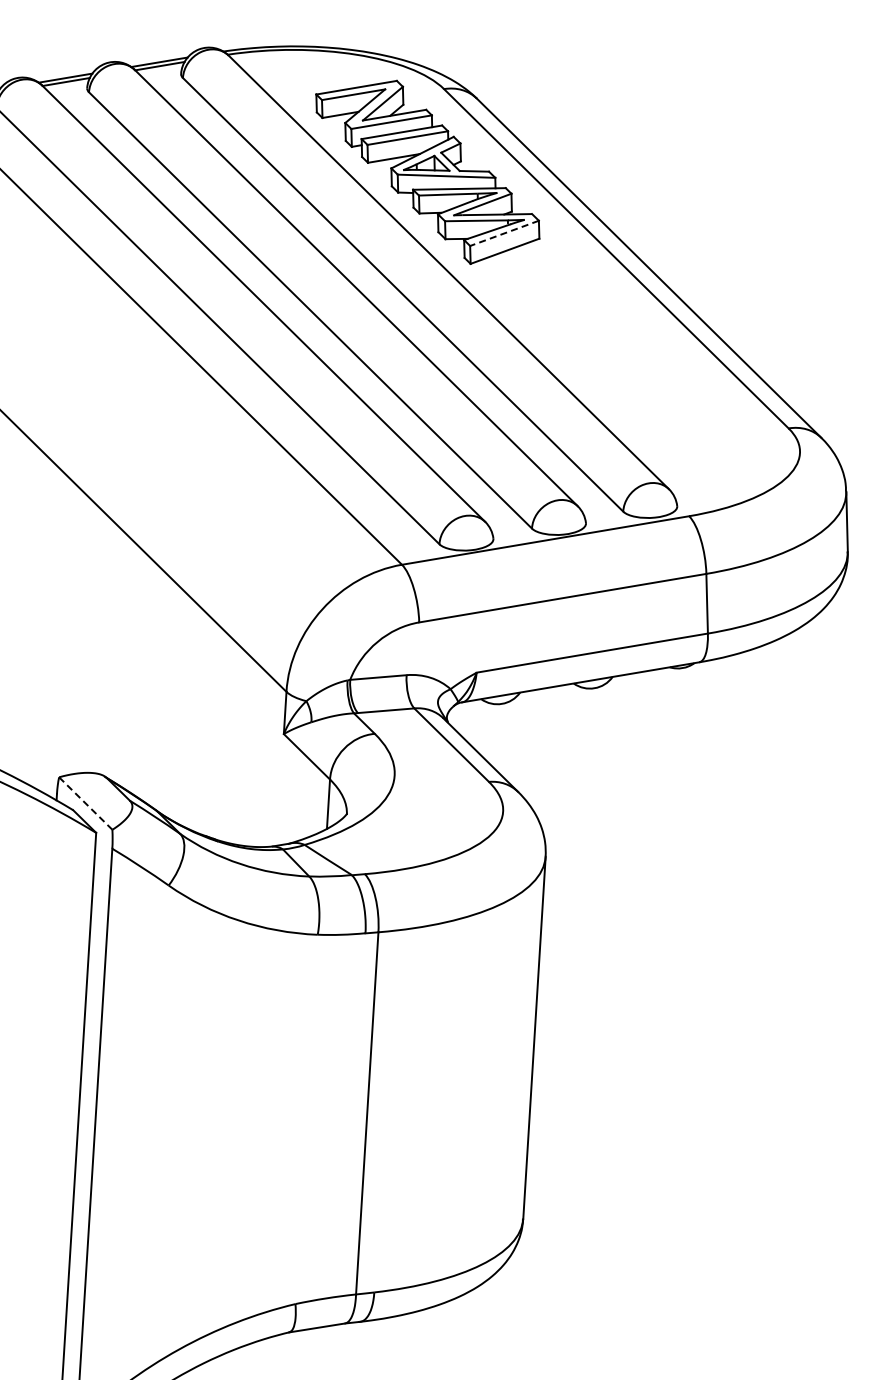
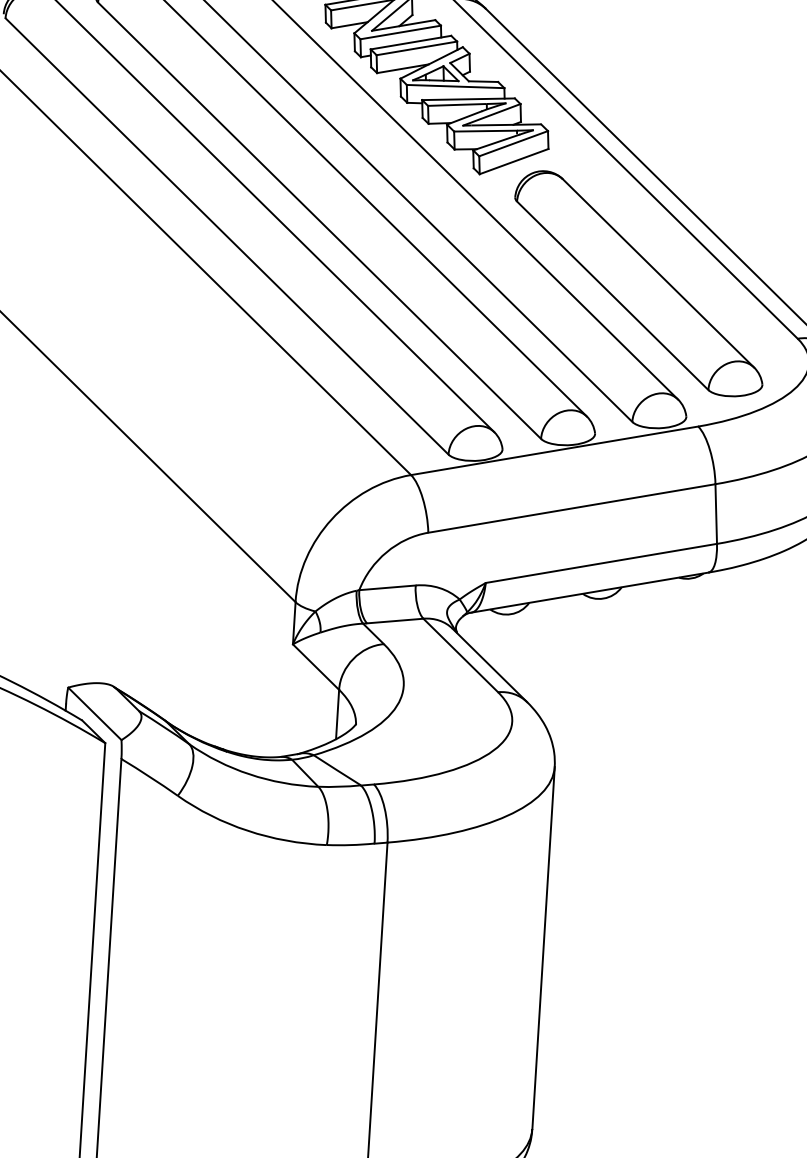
line: (504, 233) -> (513, 143), dashed -> solid
part: (629, 373) -> (638, 283), added
line: (86, 803) -> (95, 713), dashed -> solid

